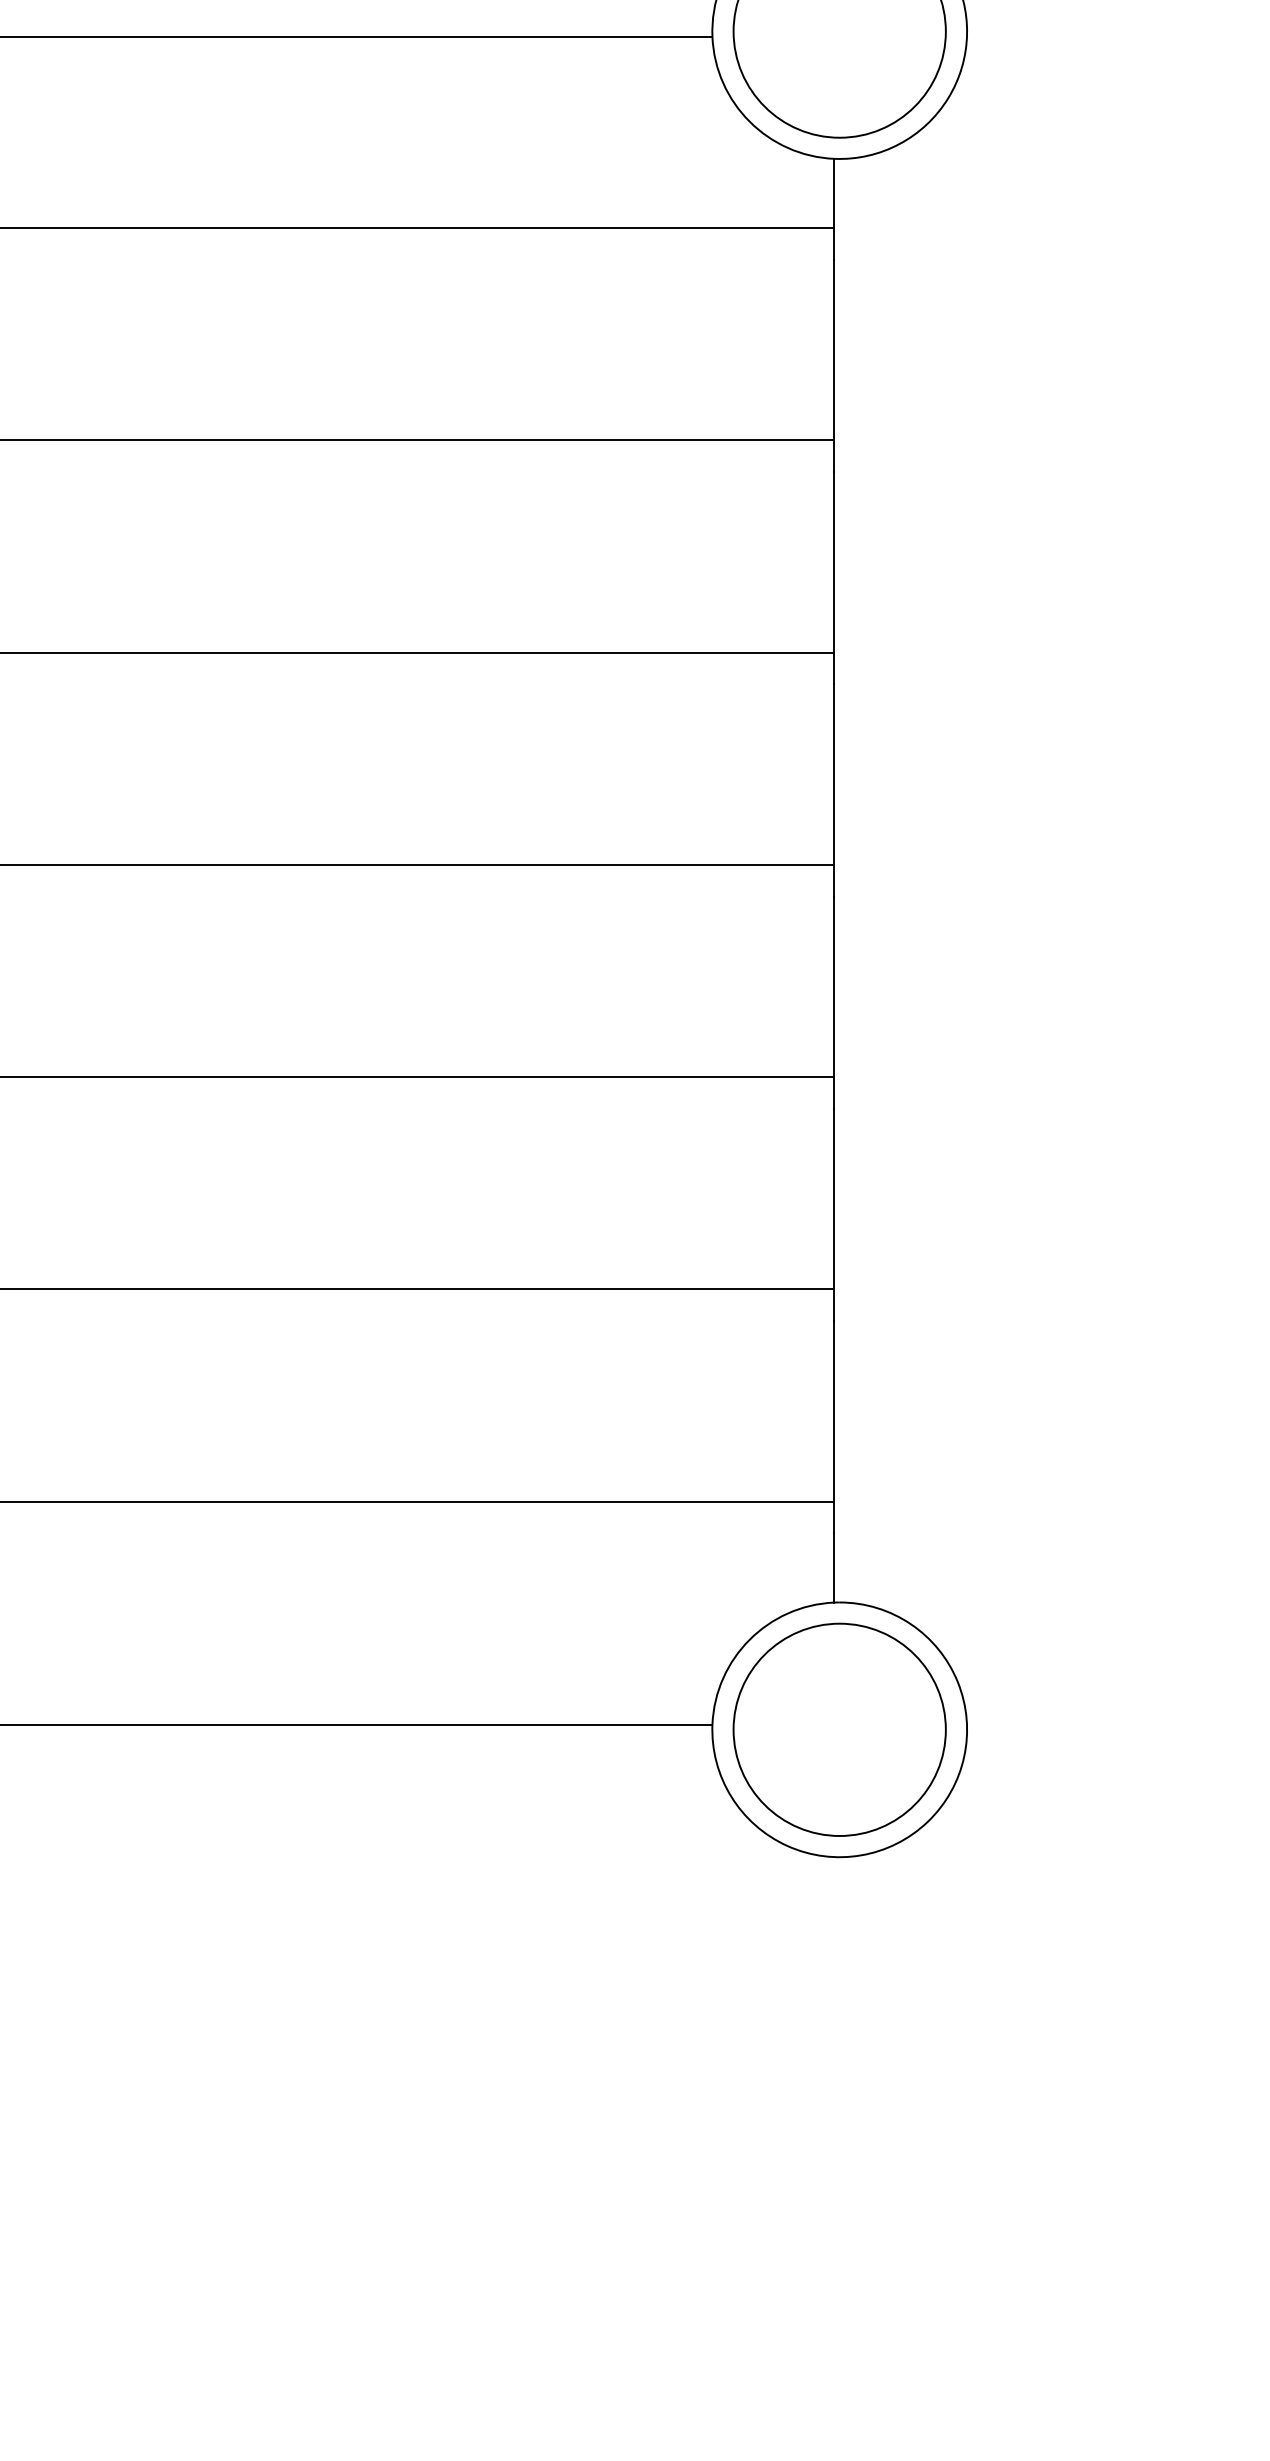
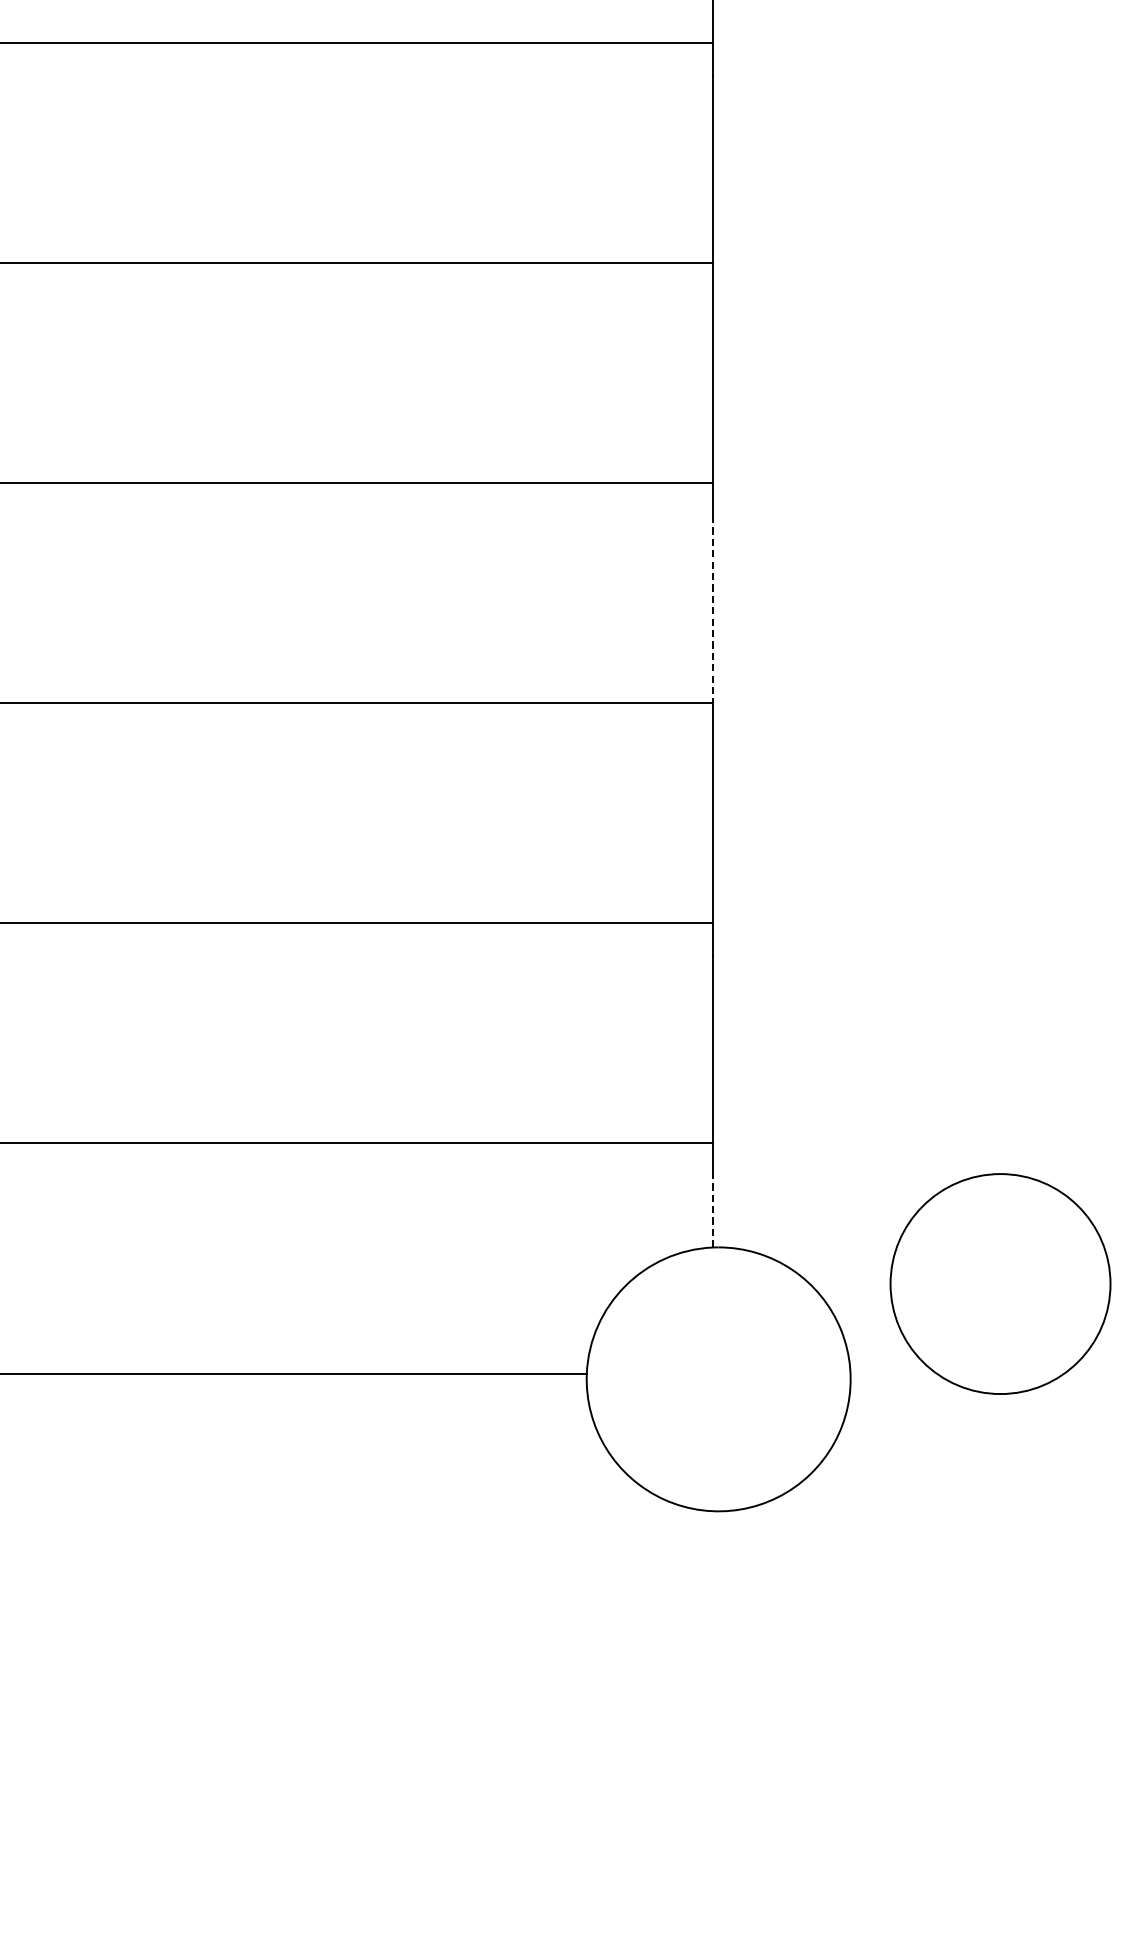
line: (834, 987) -> (713, 610), solid -> dashed
line: (834, 1568) -> (713, 1212), solid -> dashed
circle: (839, 1729) -> (1000, 1283), moved

